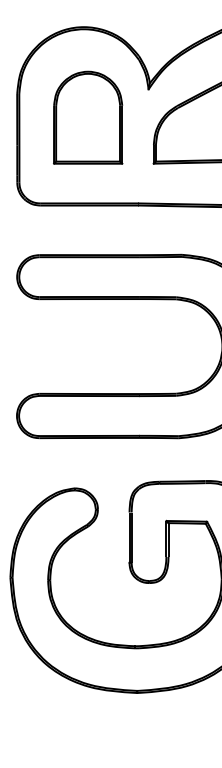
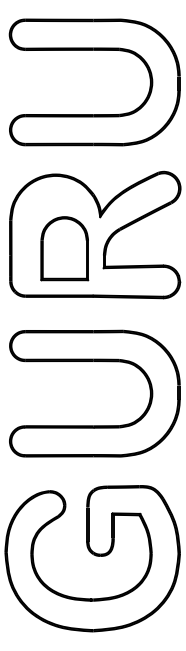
part: (87, 117) -> (64, 248), moved

